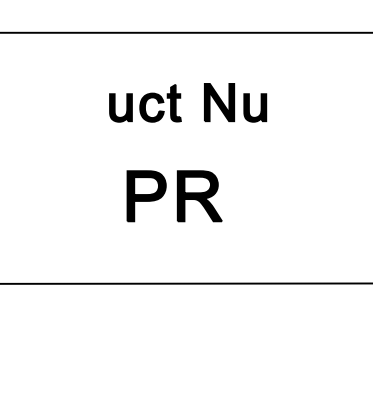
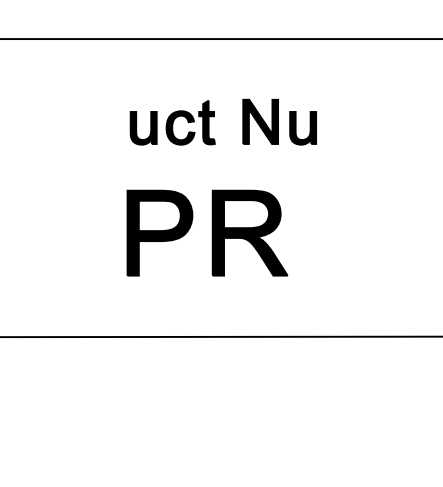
part: (174, 195) -> (207, 232), size x1.43

